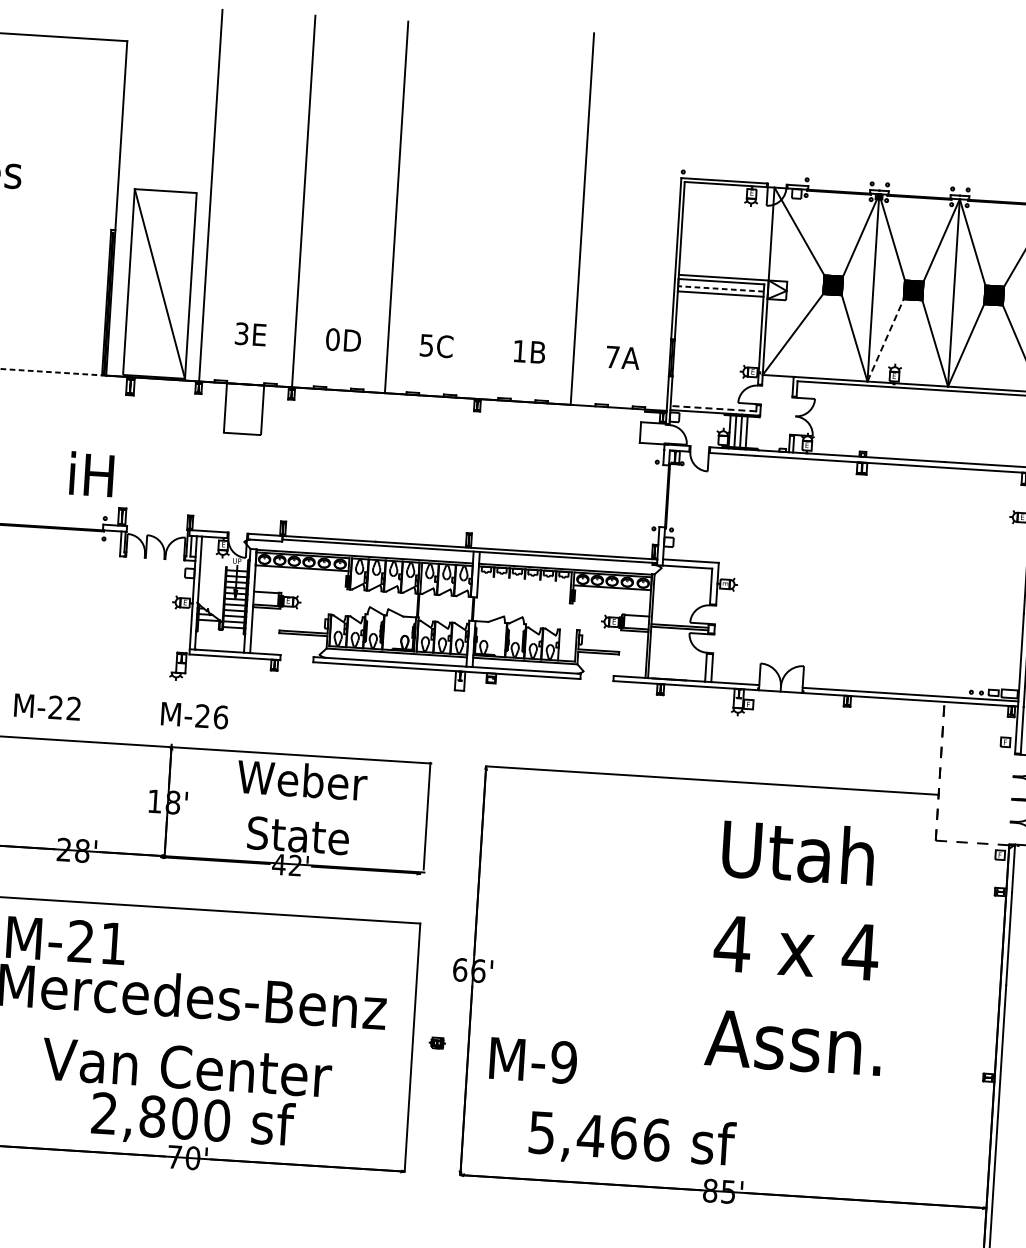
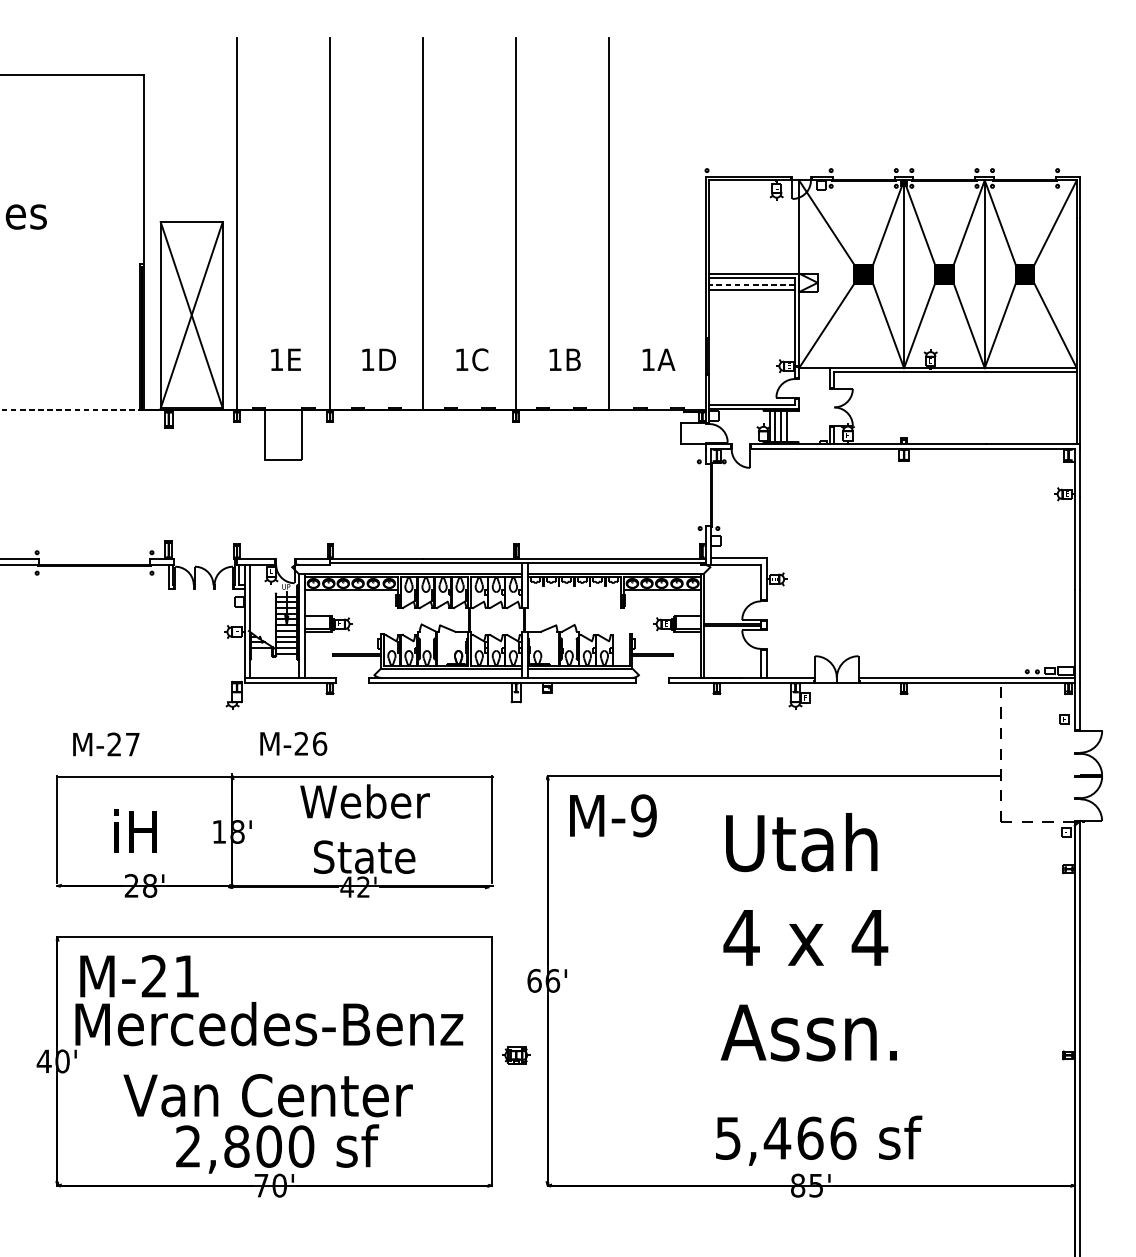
line: (489, 212) -> (516, 223), added
line: (159, 284) -> (191, 315), added
text: (241, 333) -> (276, 359), 3E -> 1E
text: (332, 339) -> (367, 359), 0D -> 1D
line: (885, 339) -> (919, 325), dashed -> solid
text: (426, 345) -> (461, 359), 5C -> 1C
text: (612, 356) -> (648, 359), 7A -> 1A
line: (713, 408) -> (752, 404), dashed -> solid
text: (91, 473) -> (135, 830), moved
text: (73, 708) -> (132, 744), M-22 -> M-27
text: (194, 715) -> (293, 743), moved
text: (799, 947) -> (808, 937), moved
part: (437, 1043) -> (516, 1055), size x1.67
text: (533, 1060) -> (613, 815), moved
text: (632, 1140) -> (819, 1140), moved

